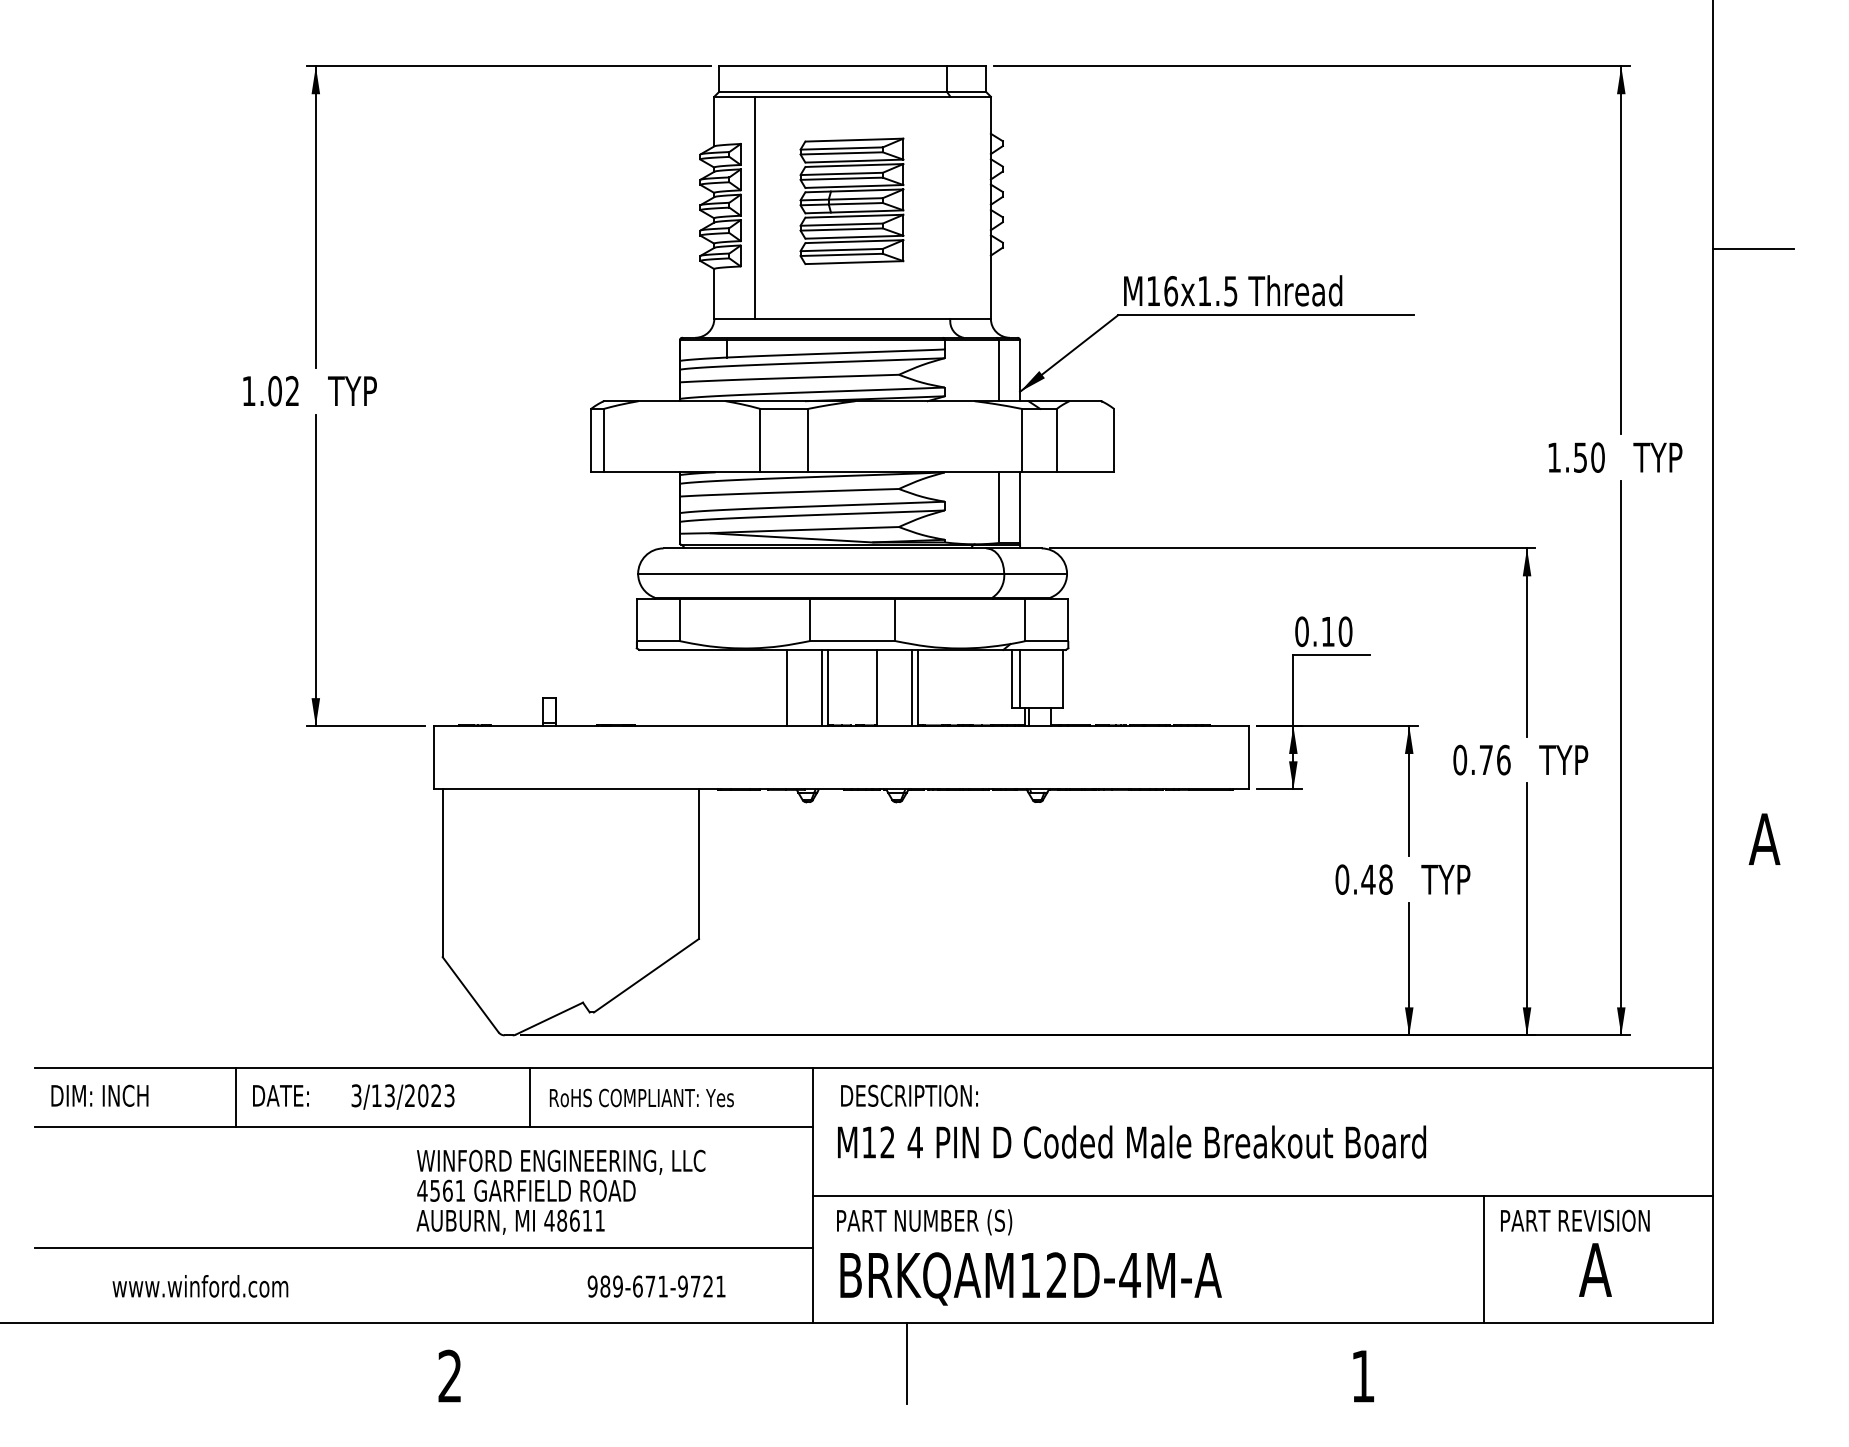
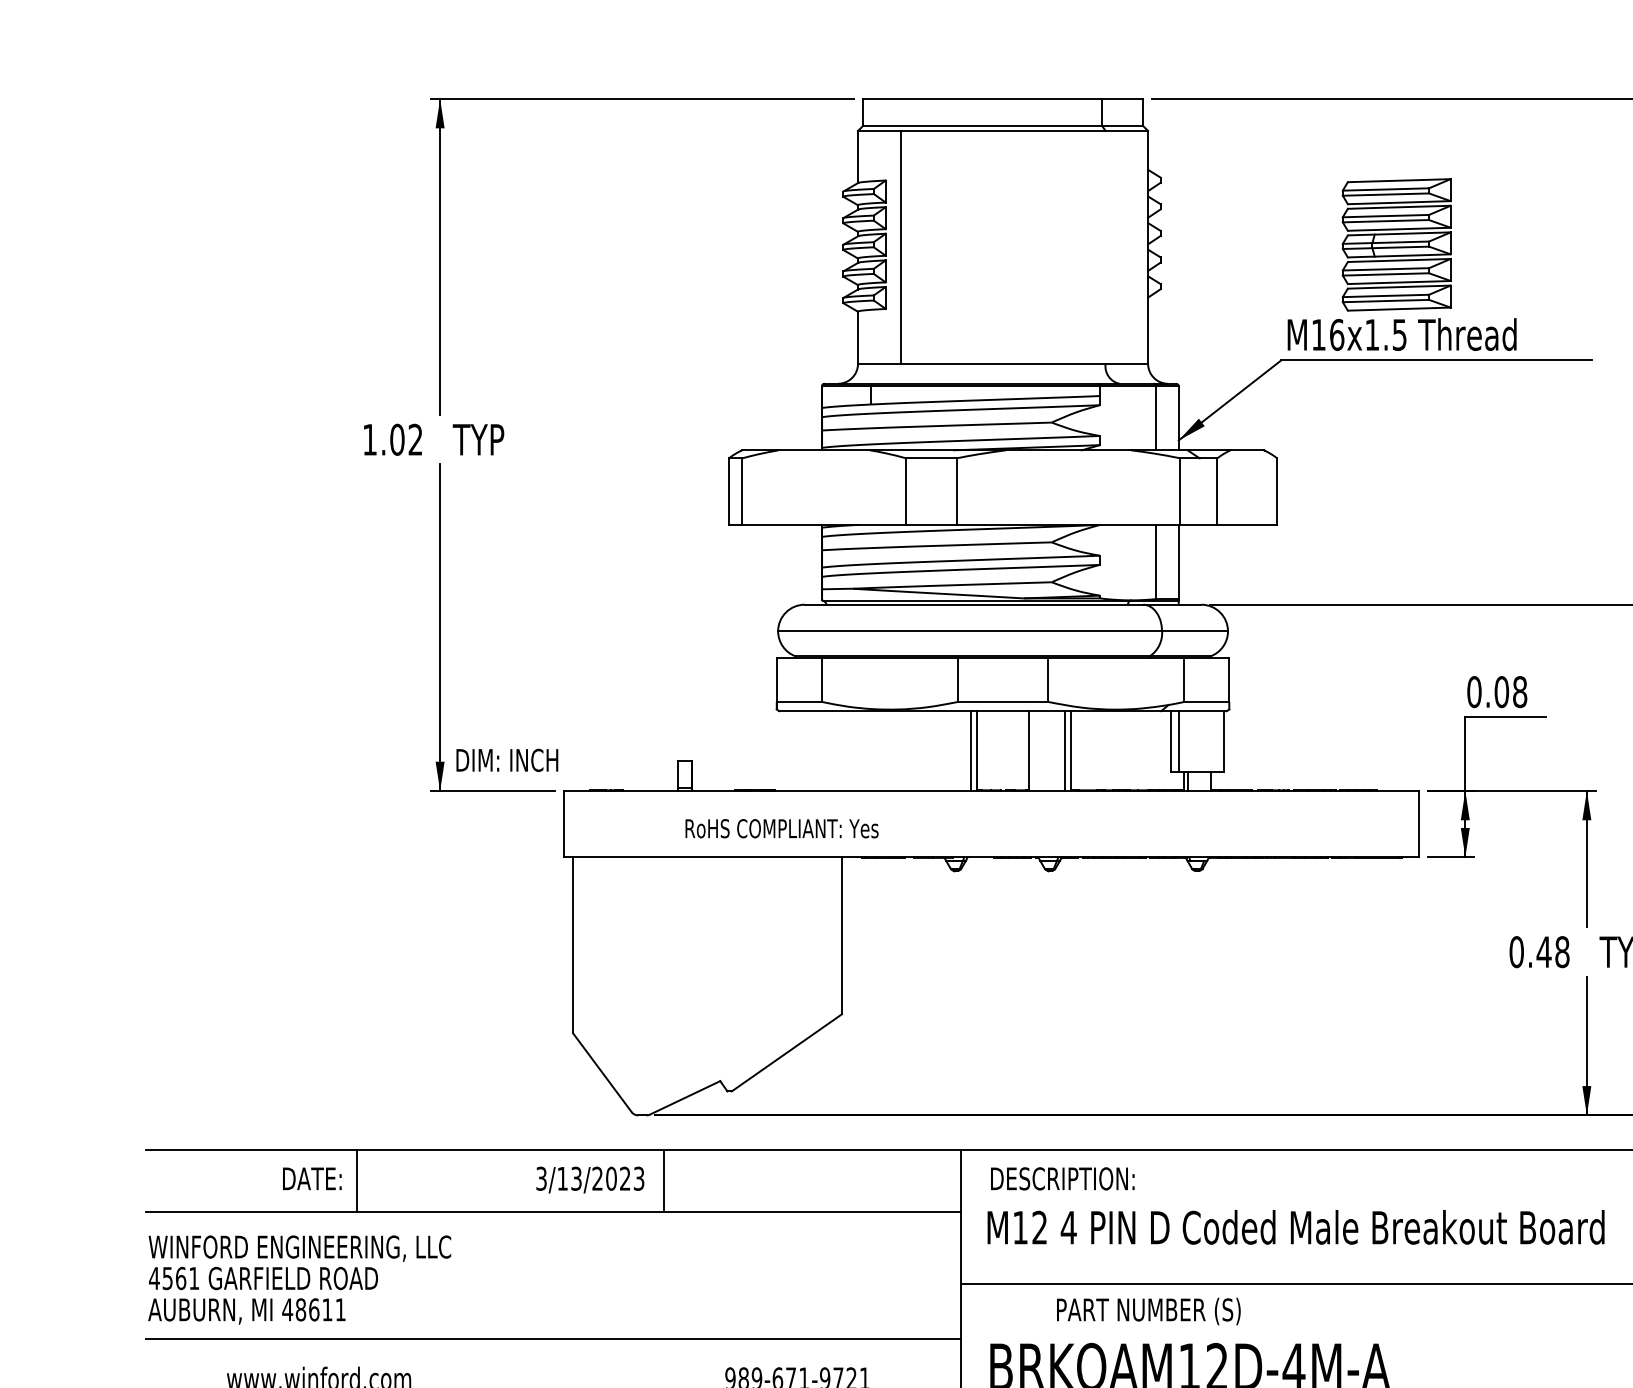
part: (851, 201) -> (1396, 245), moved
text: (1336, 631) -> (1510, 691), 0.10 -> 0.08
line: (787, 687) -> (934, 750), removed
text: (99, 1095) -> (506, 760), moved
text: (280, 1095) -> (311, 1178), moved
text: (402, 1096) -> (589, 1179), moved
text: (641, 1097) -> (781, 828), moved
text: (560, 1191) -> (299, 1279), moved
text: (924, 1222) -> (1148, 1311), moved

